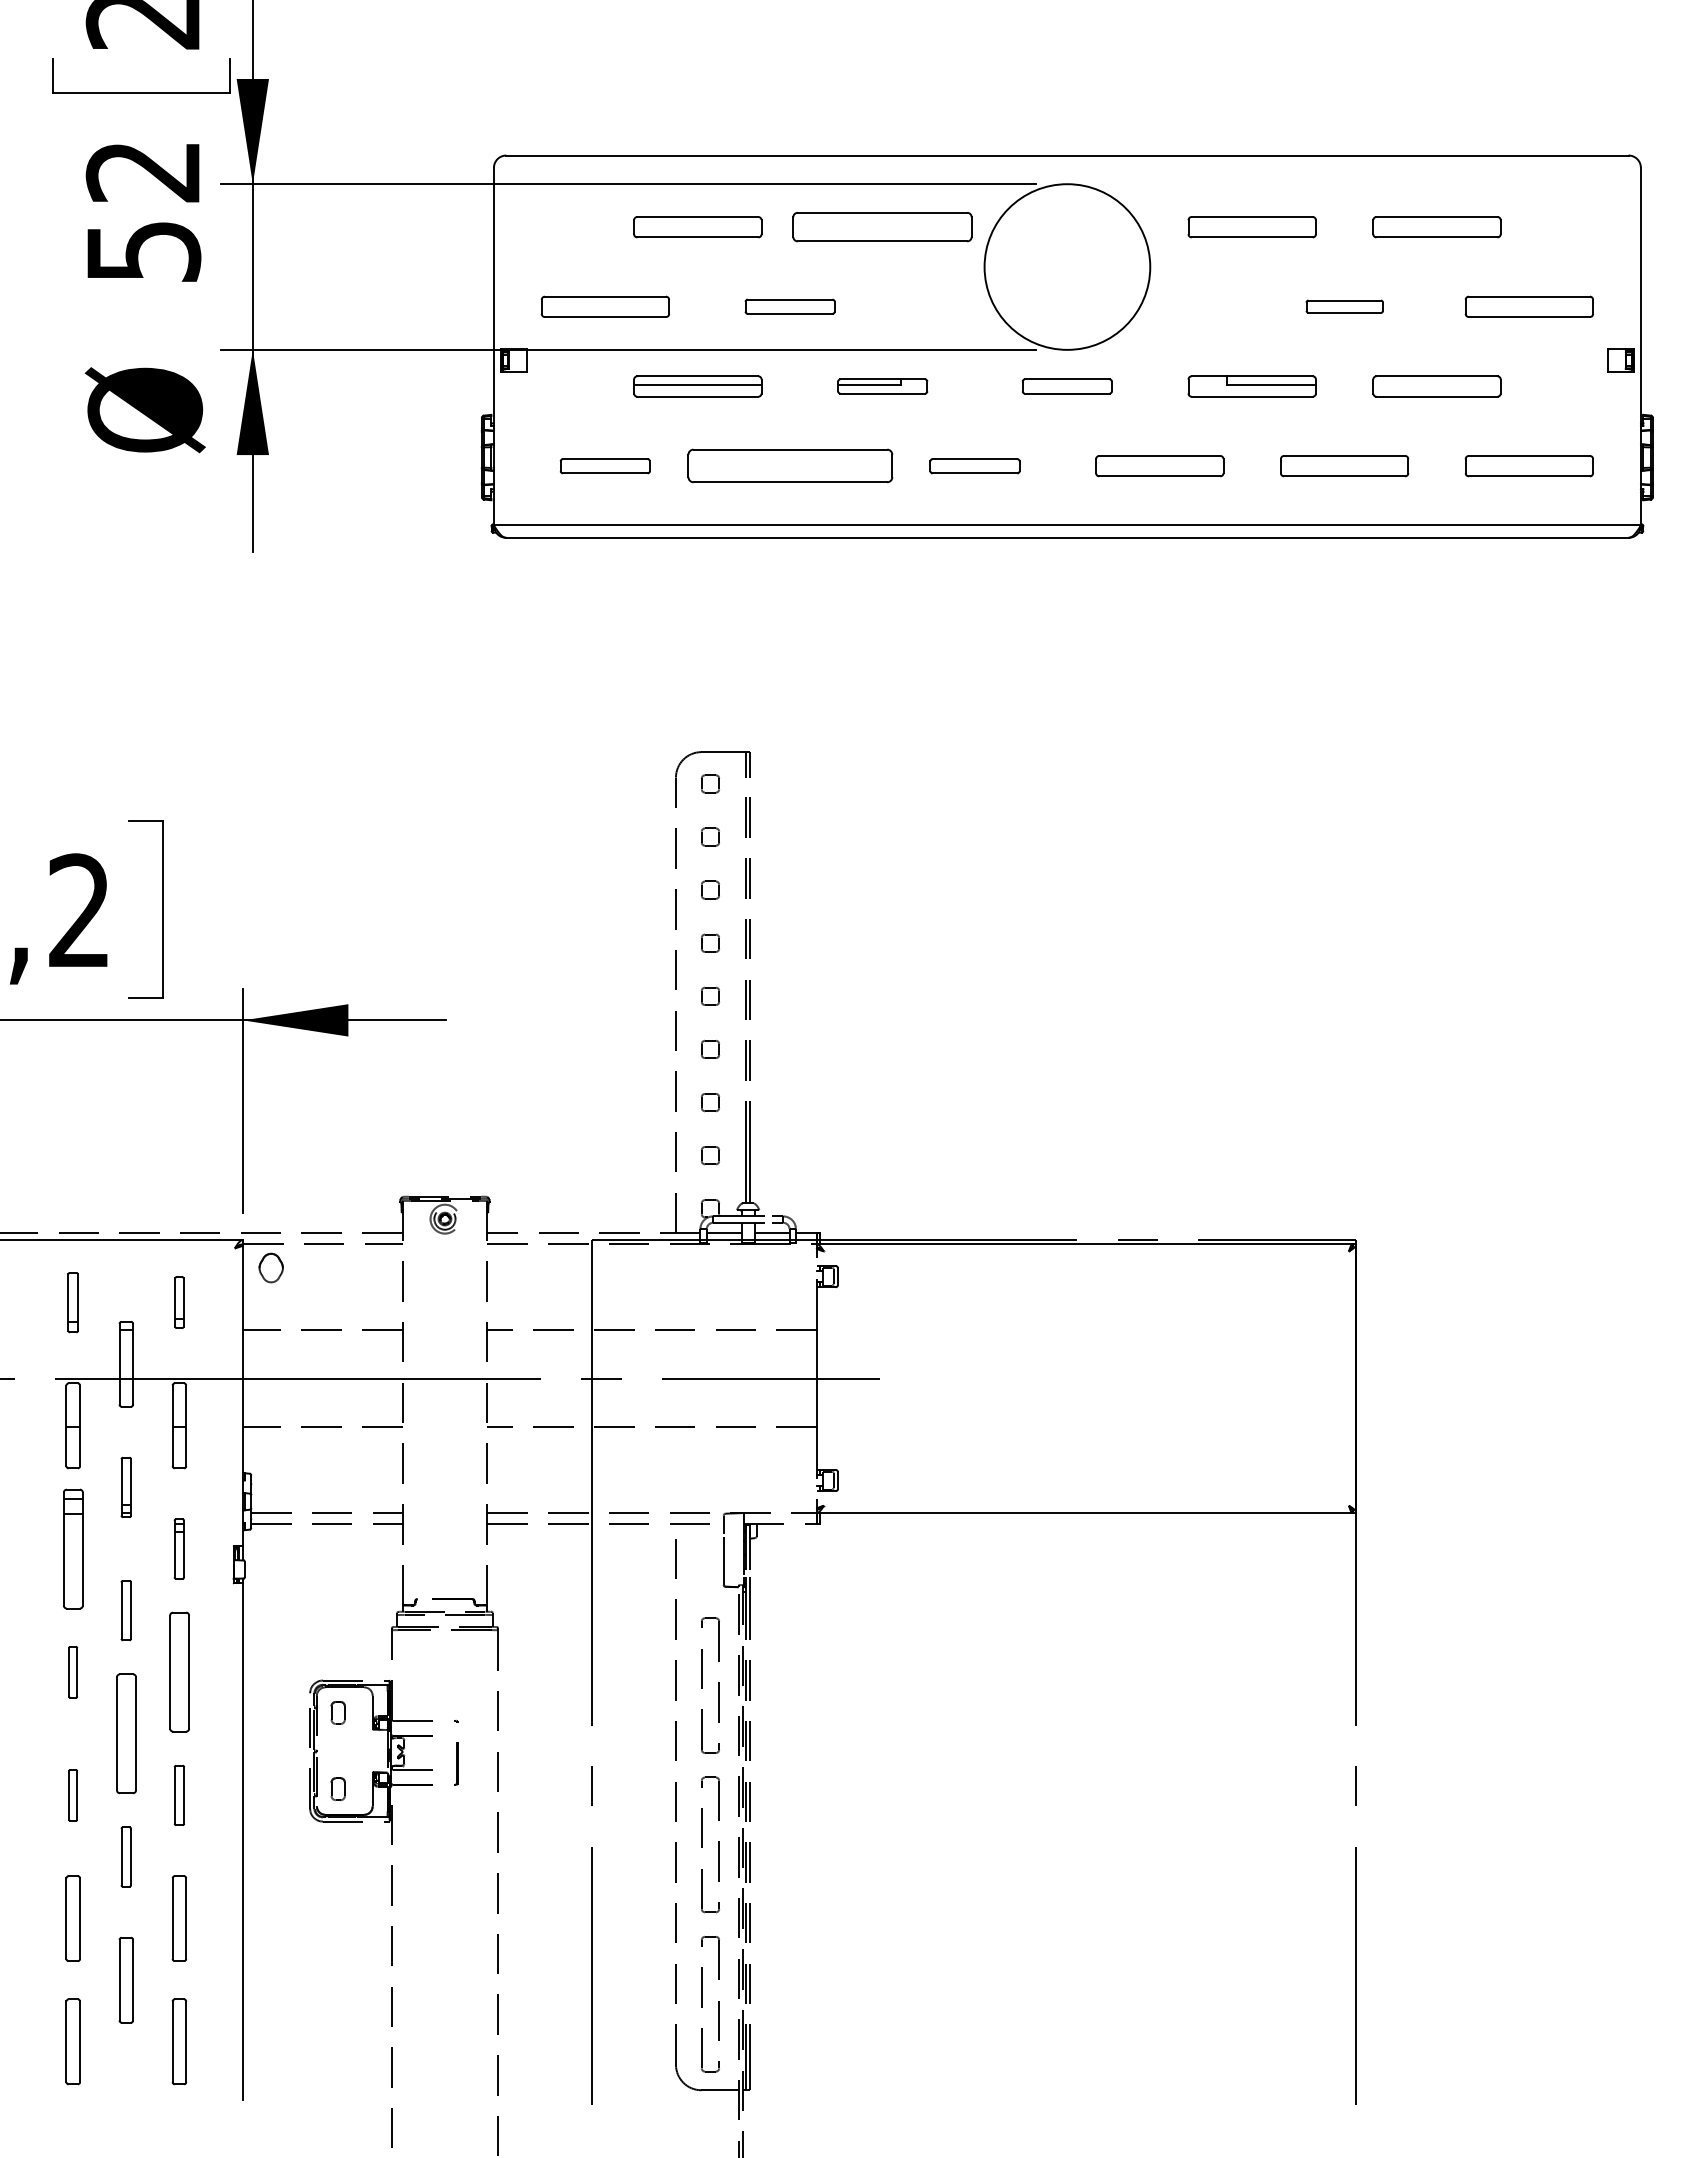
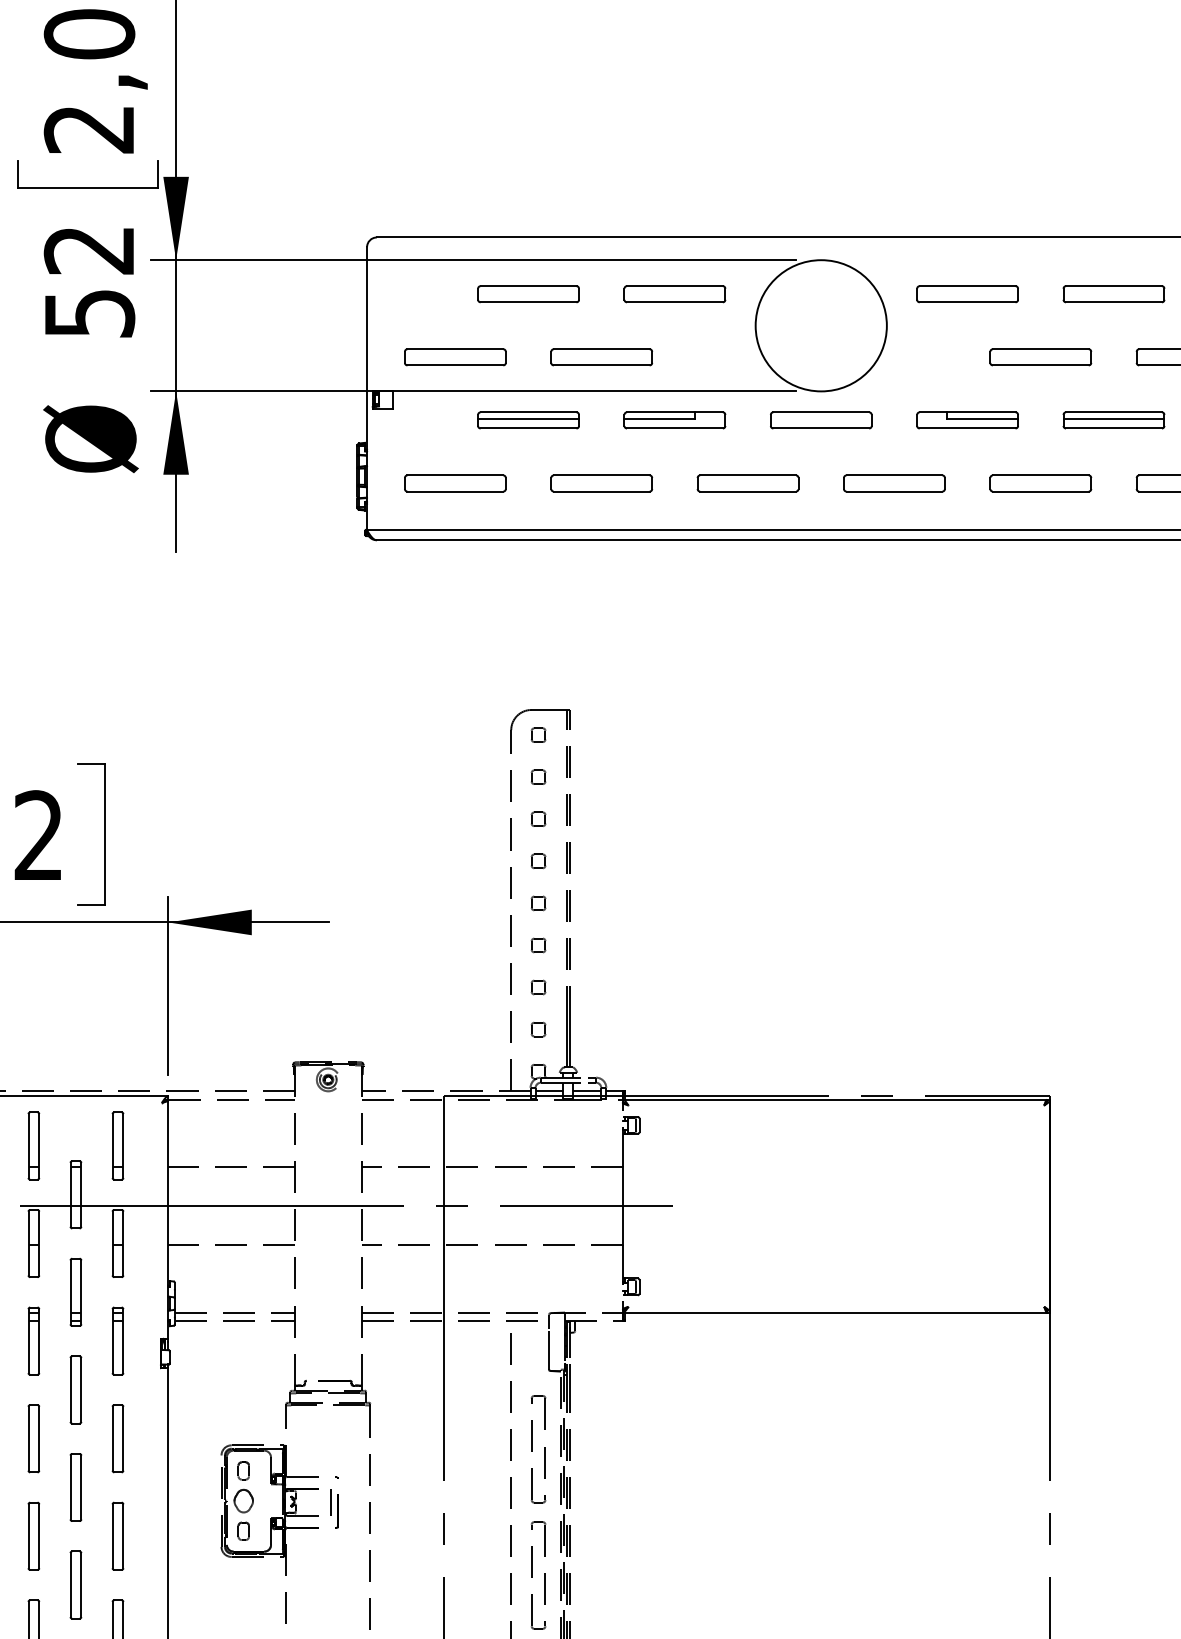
part: (882, 227) -> (674, 294), size x0.71
part: (789, 306) -> (601, 357), size x1.43
part: (1344, 306) -> (1040, 357), size x1.67
line: (1436, 384) -> (1113, 418), added
part: (882, 386) -> (674, 420), size x1.43
part: (1066, 386) -> (820, 420), size x1.43
part: (604, 466) -> (454, 483), size x1.43
part: (789, 466) -> (601, 483), size x0.62
part: (974, 466) -> (747, 483), size x1.43
part: (270, 1267) -> (243, 1500), moved
part: (72, 1302) -> (33, 1145), size x1.43
part: (179, 1302) -> (118, 1145), size x1.67
part: (125, 1487) -> (75, 1292), size x1.43
part: (72, 1548) -> (33, 1340), size x0.71
part: (178, 1548) -> (117, 1340), size x1.43
part: (125, 1610) -> (75, 1389), size x1.43
part: (72, 1672) -> (33, 1438), size x1.67
part: (178, 1672) -> (117, 1438), size x0.71
part: (125, 1733) -> (75, 1487), size x0.71
line: (448, 1752) -> (331, 1502), added
part: (72, 1795) -> (33, 1536), size x1.67
part: (179, 1795) -> (118, 1536), size x1.43
part: (125, 1856) -> (75, 1584), size x1.43

